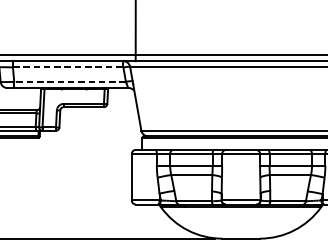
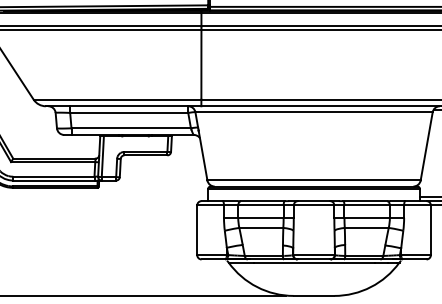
line: (68, 67) -> (129, 112), dashed -> solid
line: (70, 82) -> (131, 128), dashed -> solid

